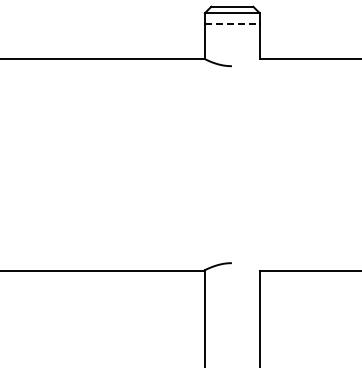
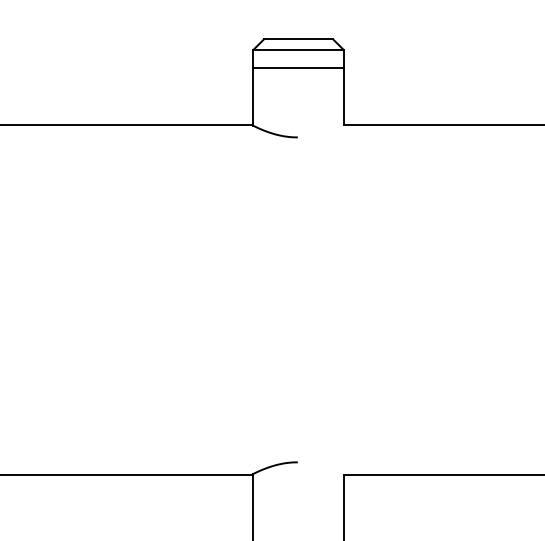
line: (232, 24) -> (298, 68), dashed -> solid

